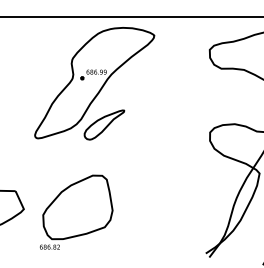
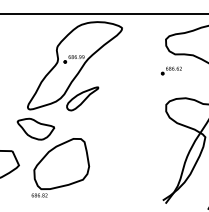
part: (216, 89) -> (171, 70), added
part: (45, 163) -> (36, 129), added

